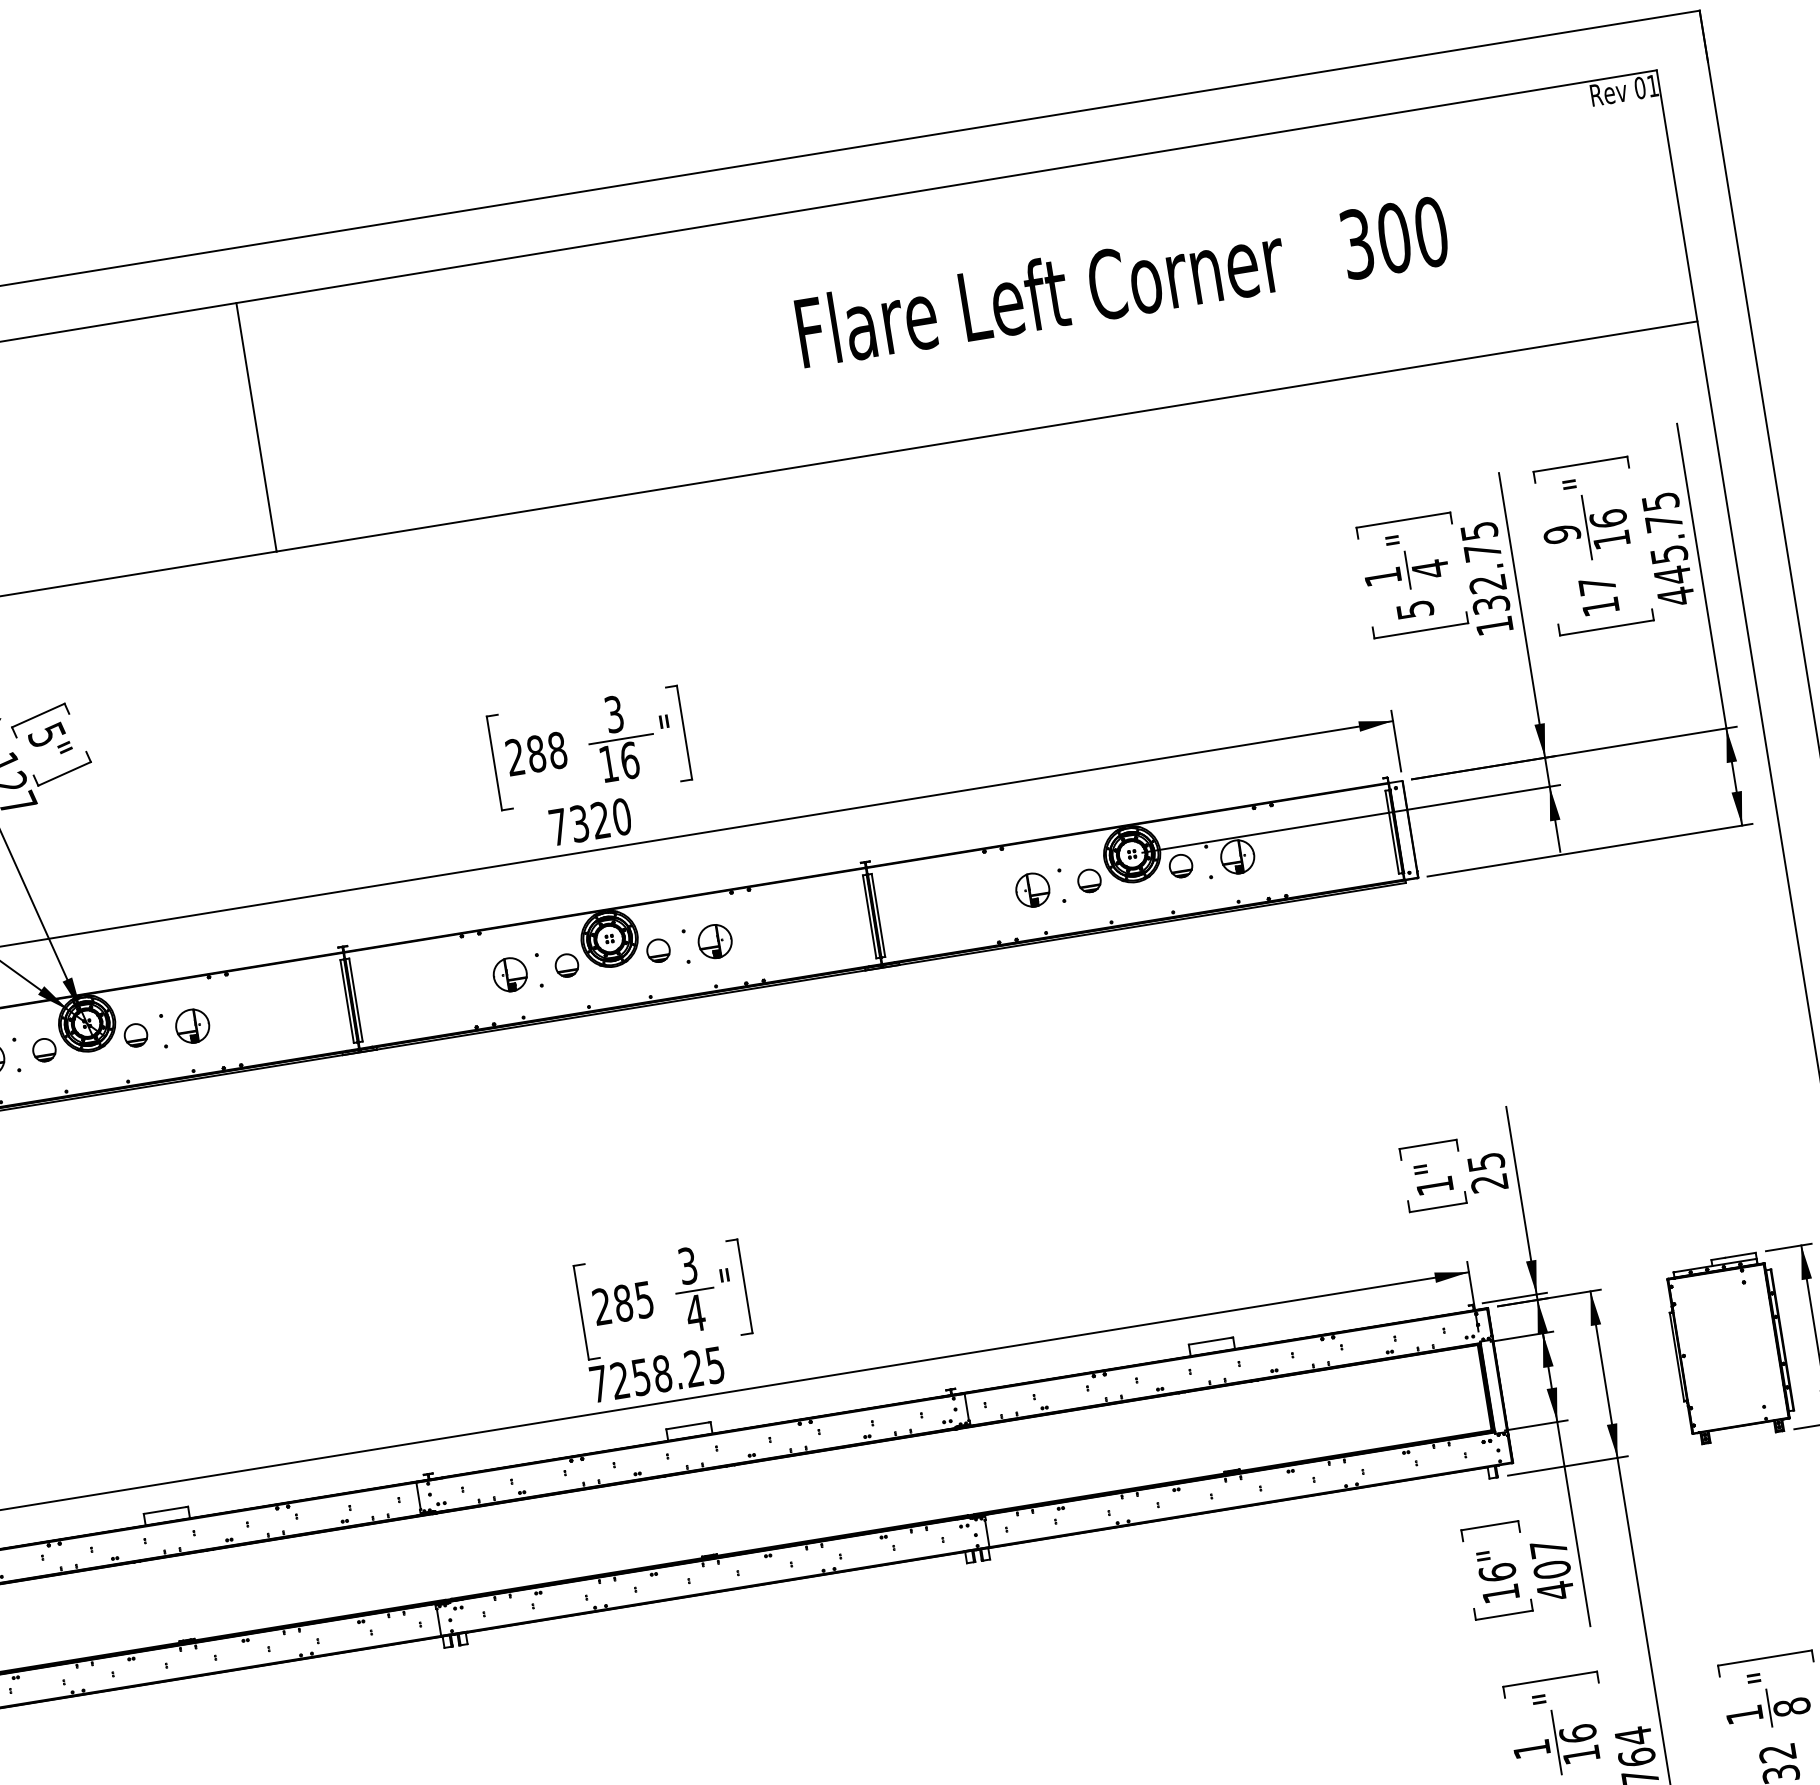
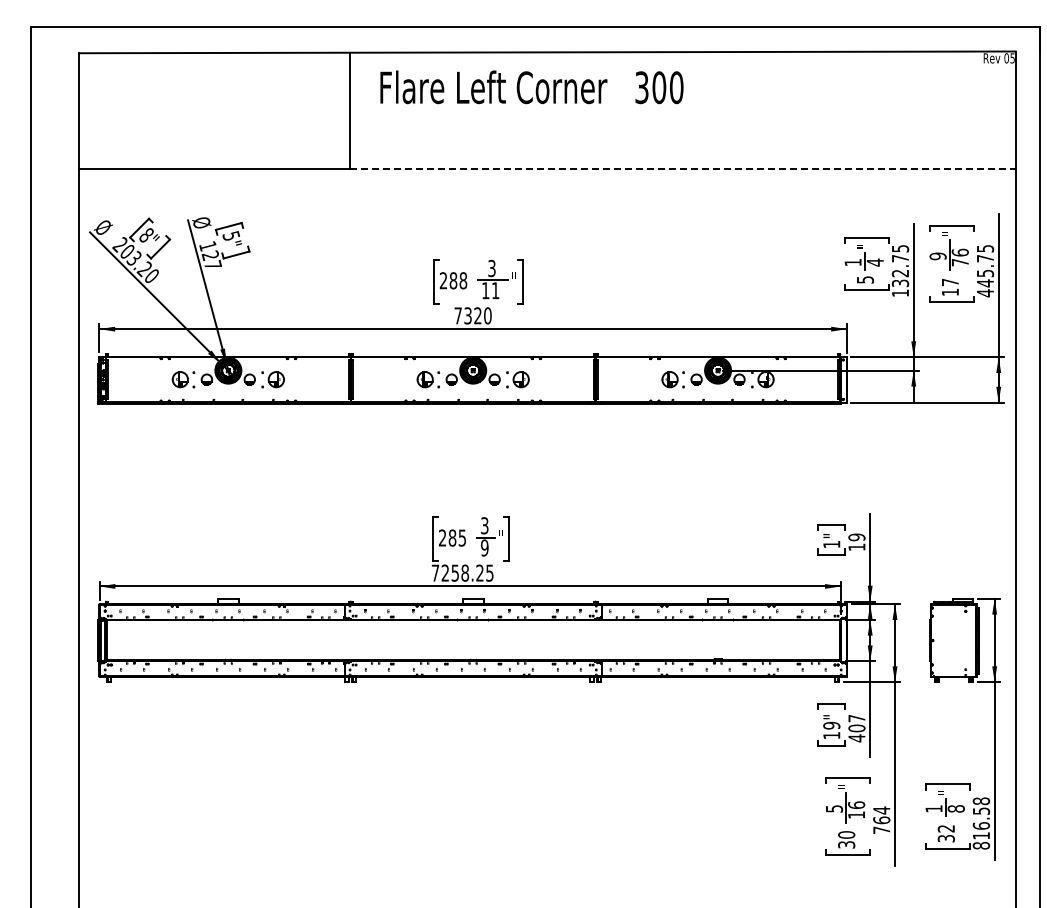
text: (1652, 86) -> (1012, 58), 01 -> 05
text: (1121, 281) -> (531, 87), moved
line: (986, 437) -> (682, 169), solid -> dashed
text: (1612, 539) -> (960, 262), 16 -> 76
text: (629, 760) -> (495, 290), 16 -> 11
text: (1486, 1171) -> (856, 541), 25 -> 19
text: (694, 1312) -> (484, 547), 4 -> 9
text: (1496, 1572) -> (831, 725), 16" -> 19"
text: (1531, 1748) -> (834, 808), 1 -> 5

